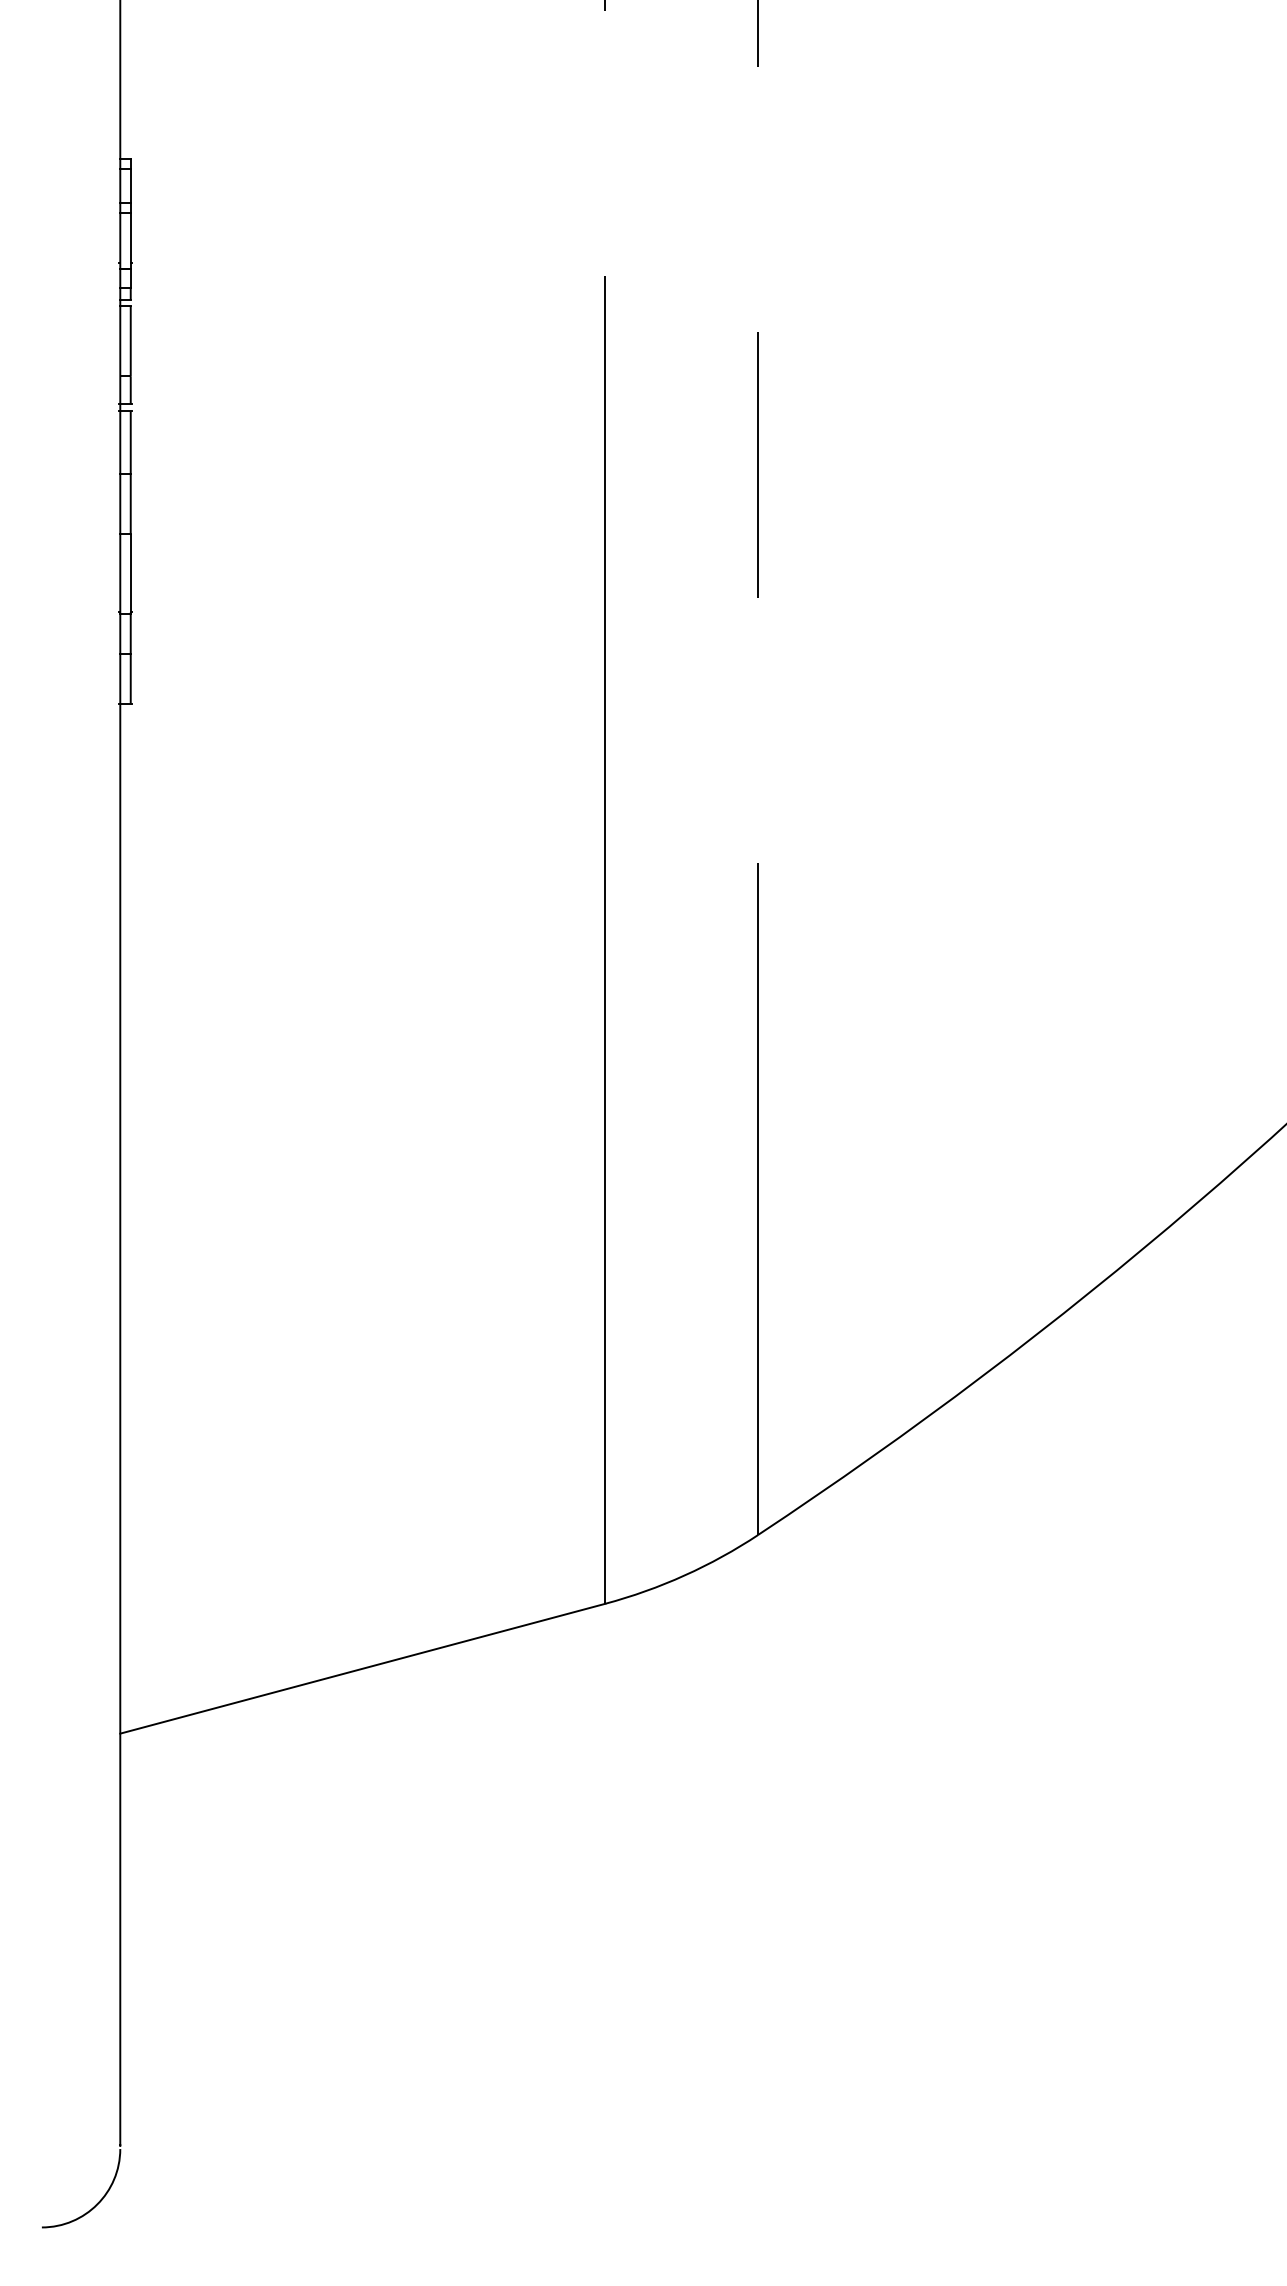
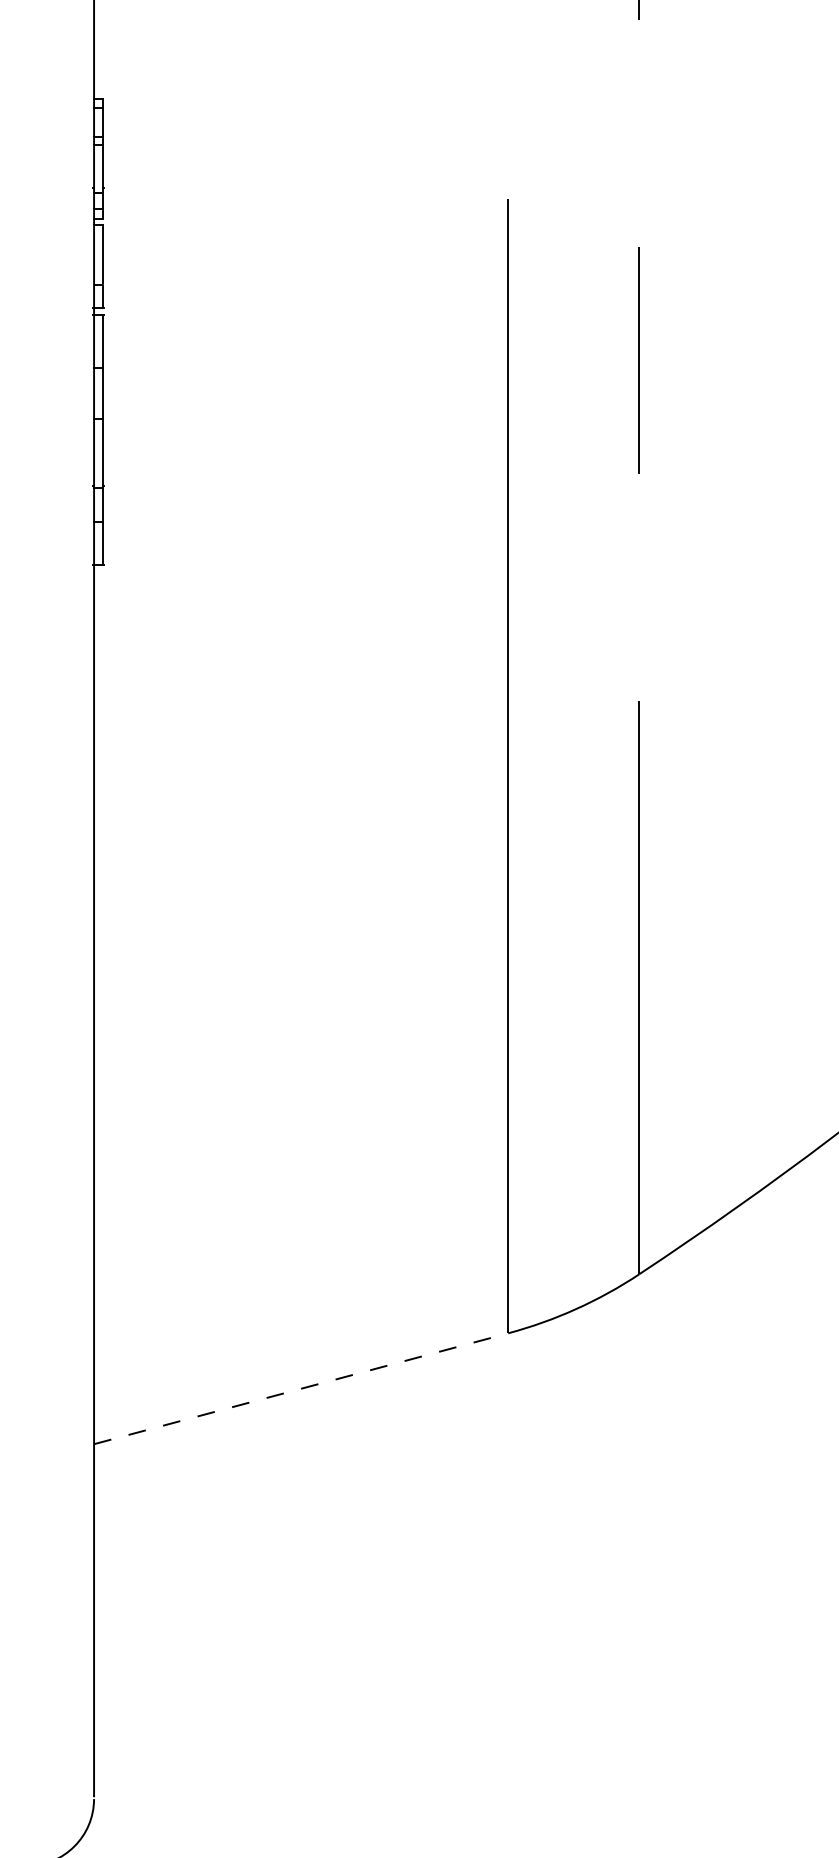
line: (363, 1668) -> (301, 1388), solid -> dashed

